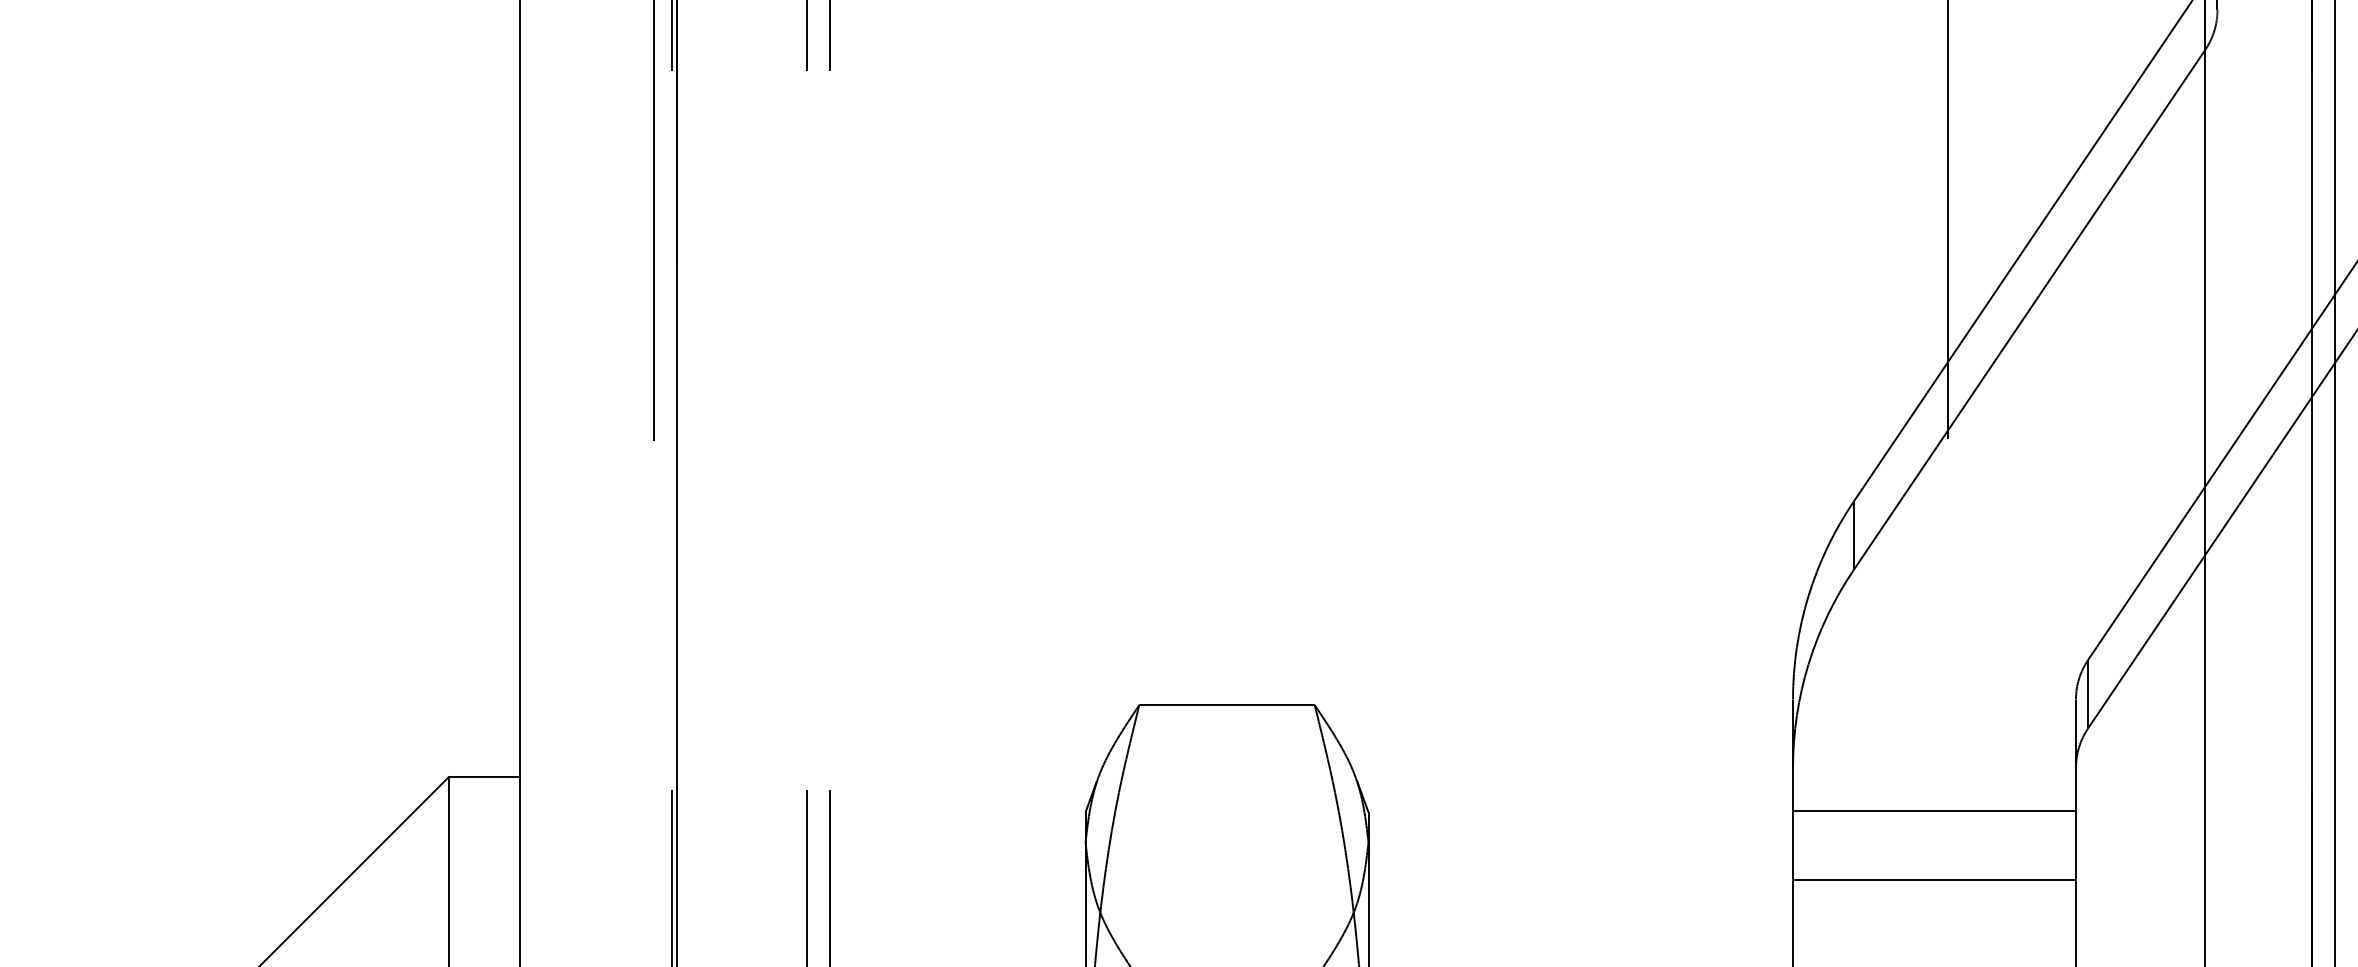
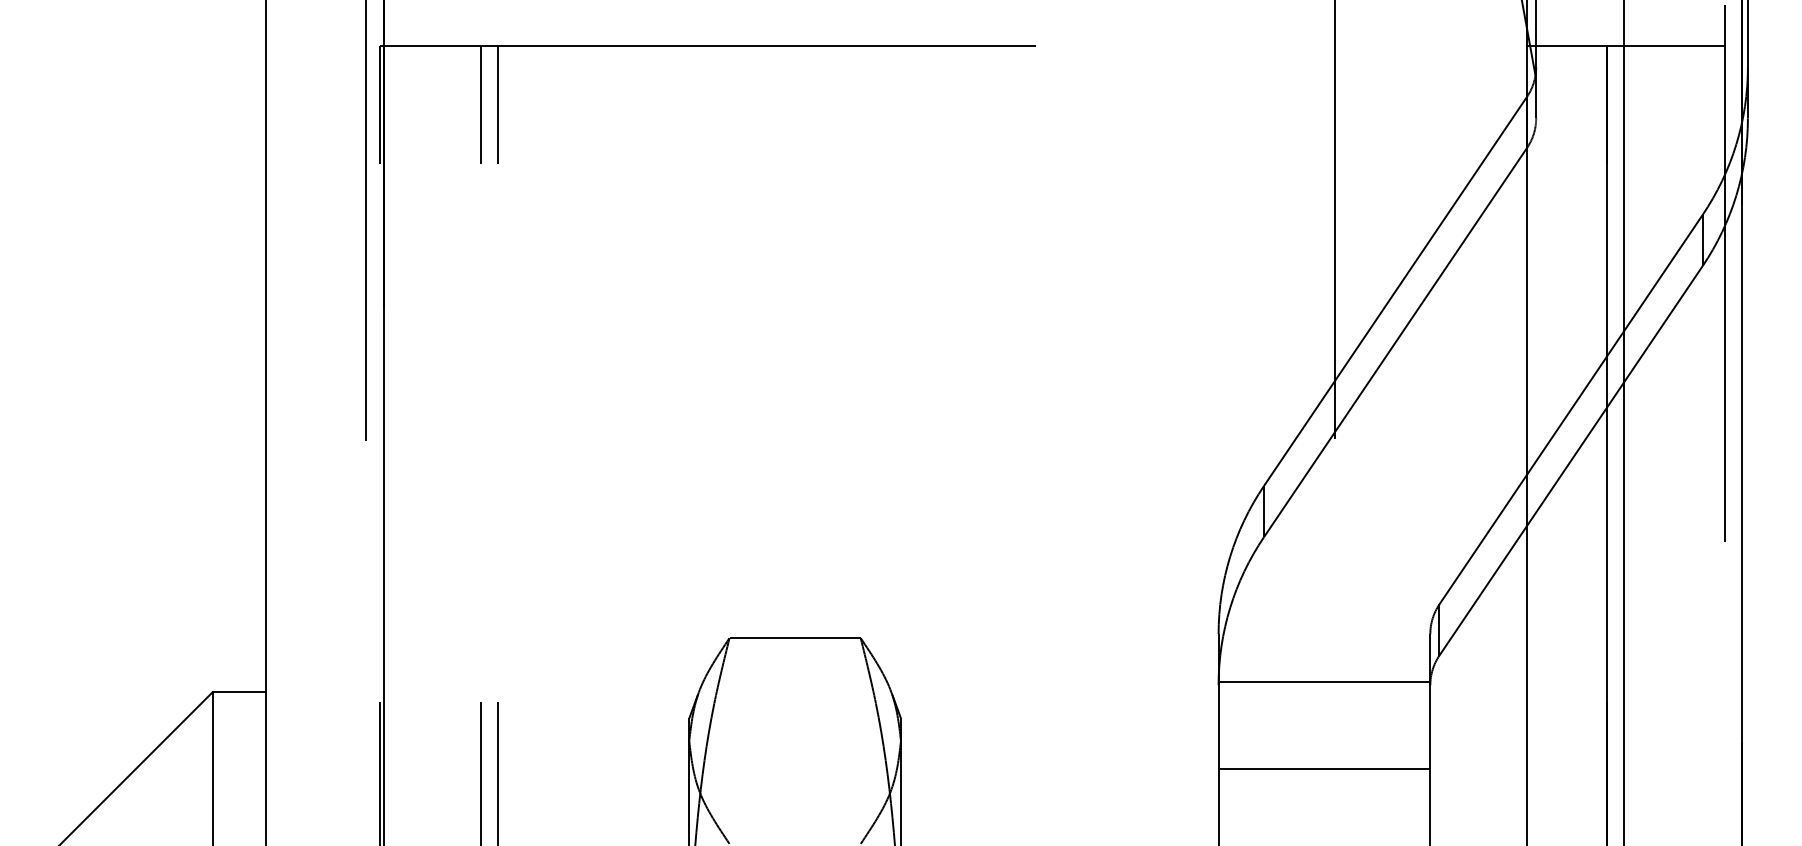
line: (1934, 811) -> (1324, 681), moved

